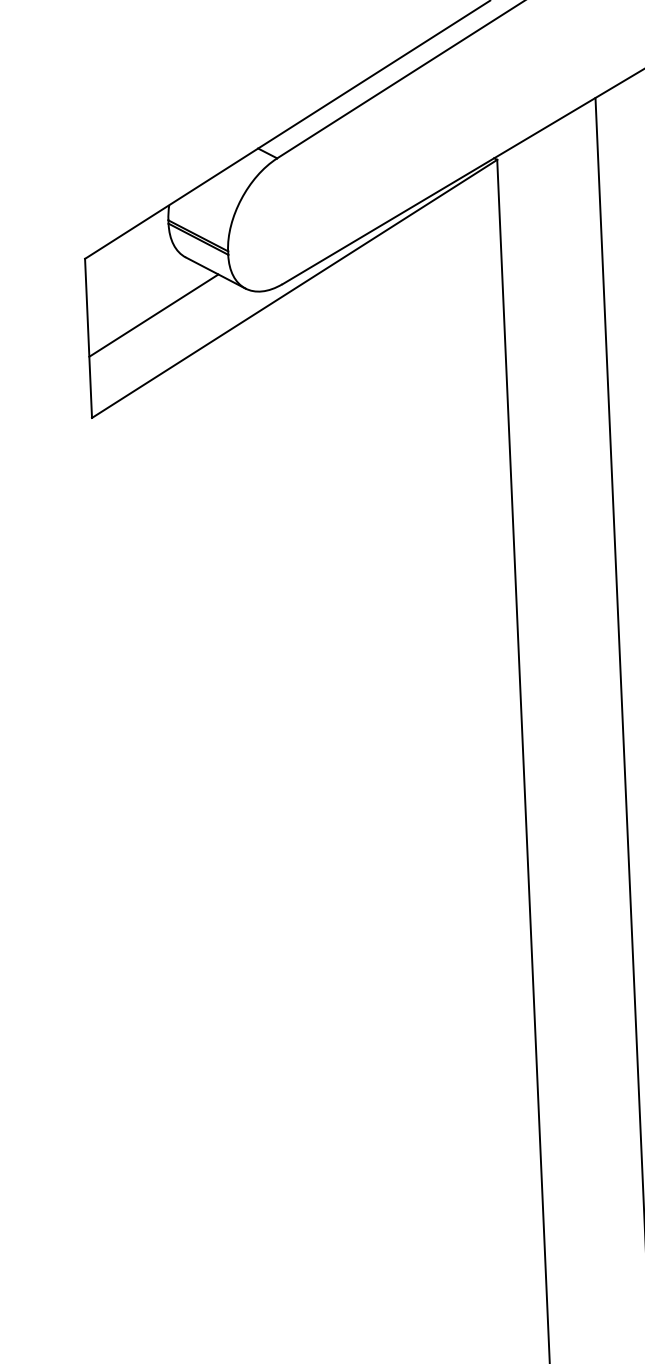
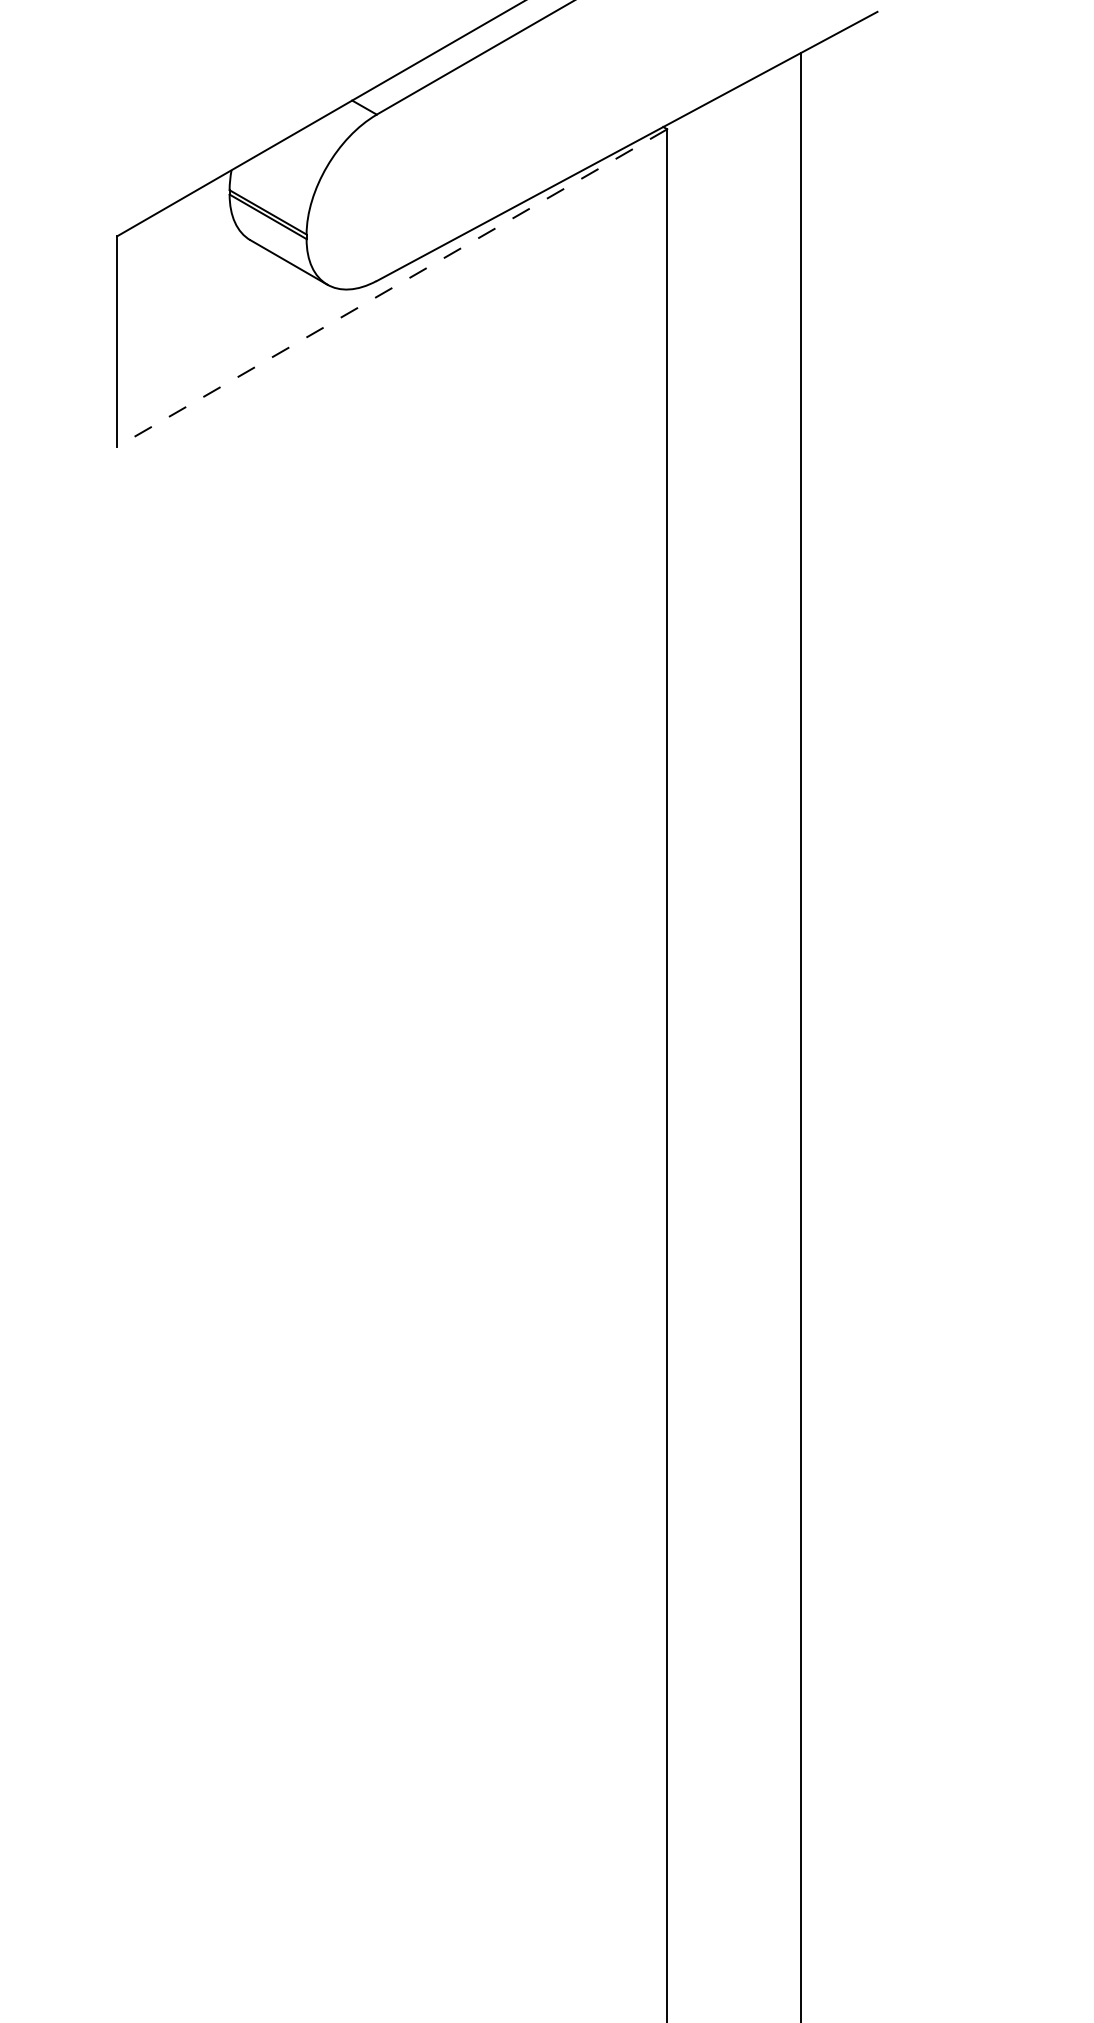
line: (294, 289) -> (391, 288), solid -> dashed
line: (153, 315) -> (204, 314), removed

